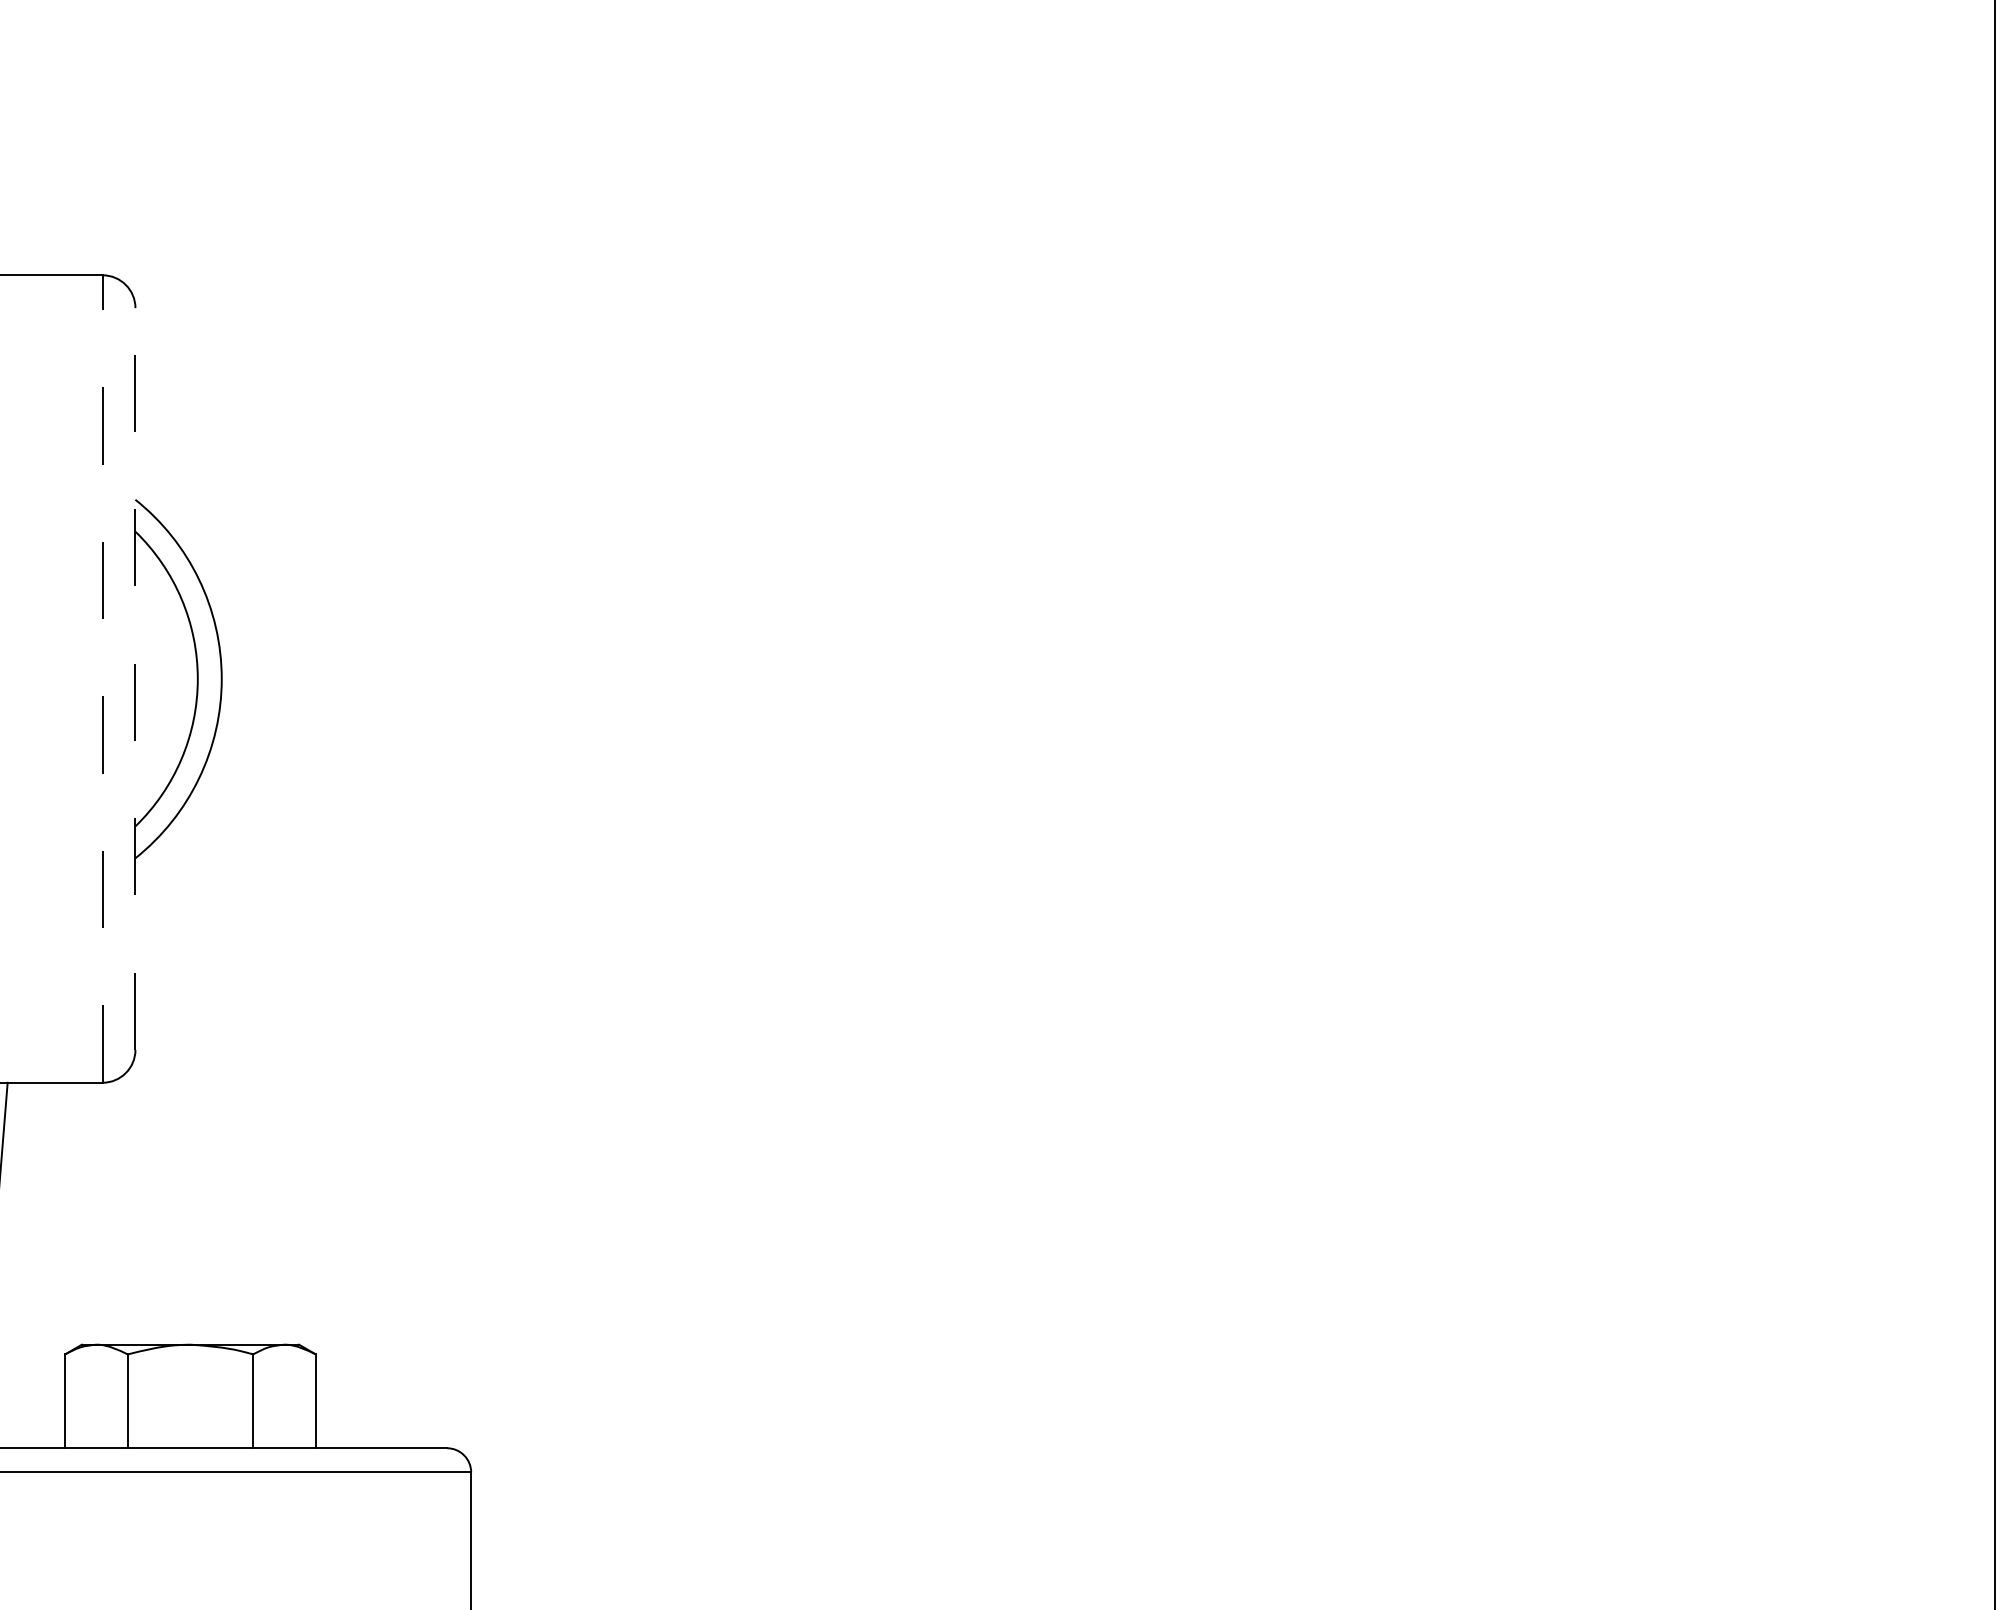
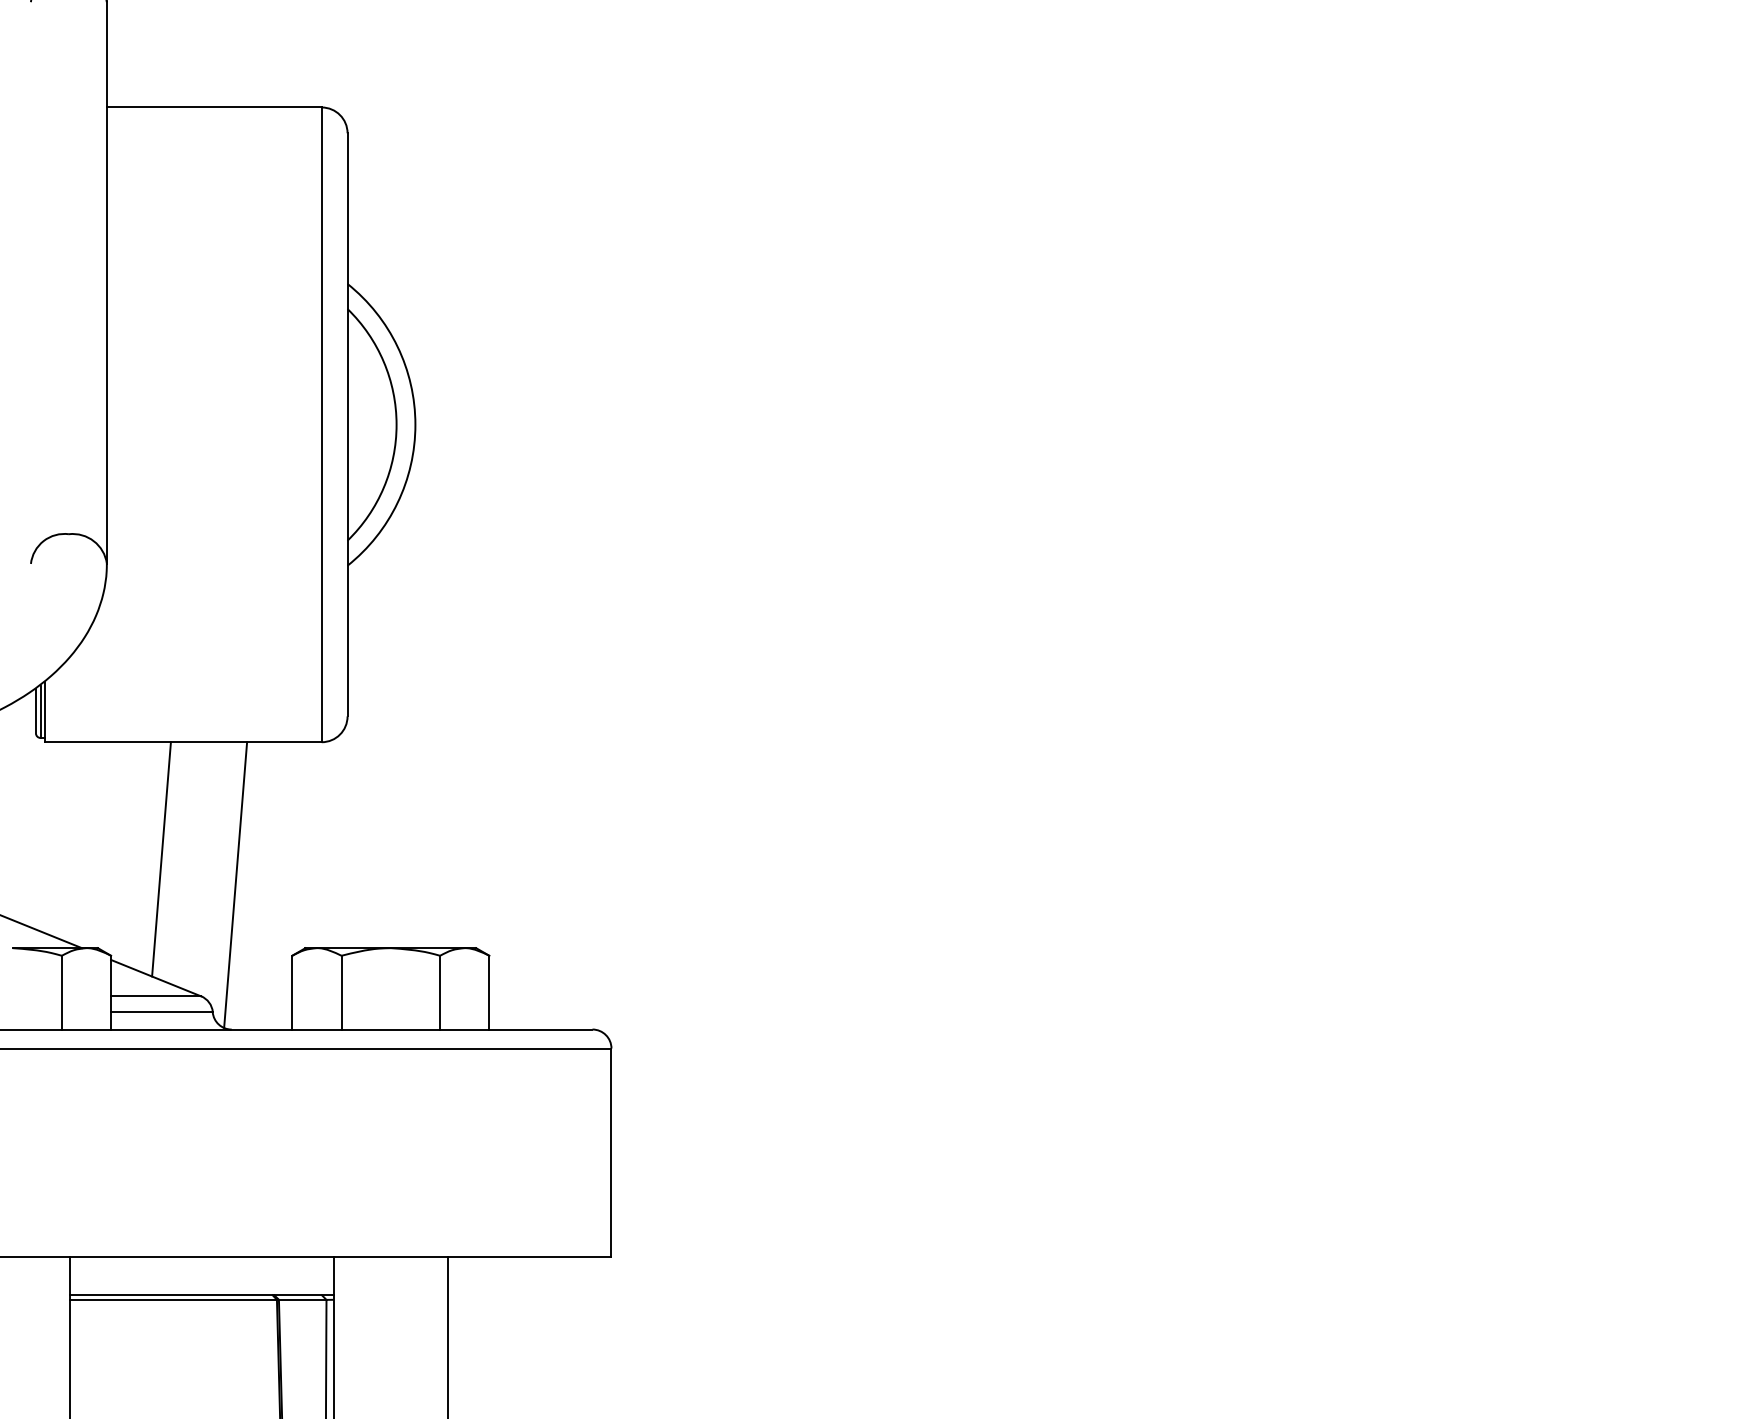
line: (102, 678) -> (321, 424), dashed -> solid
line: (135, 678) -> (347, 424), dashed -> solid

